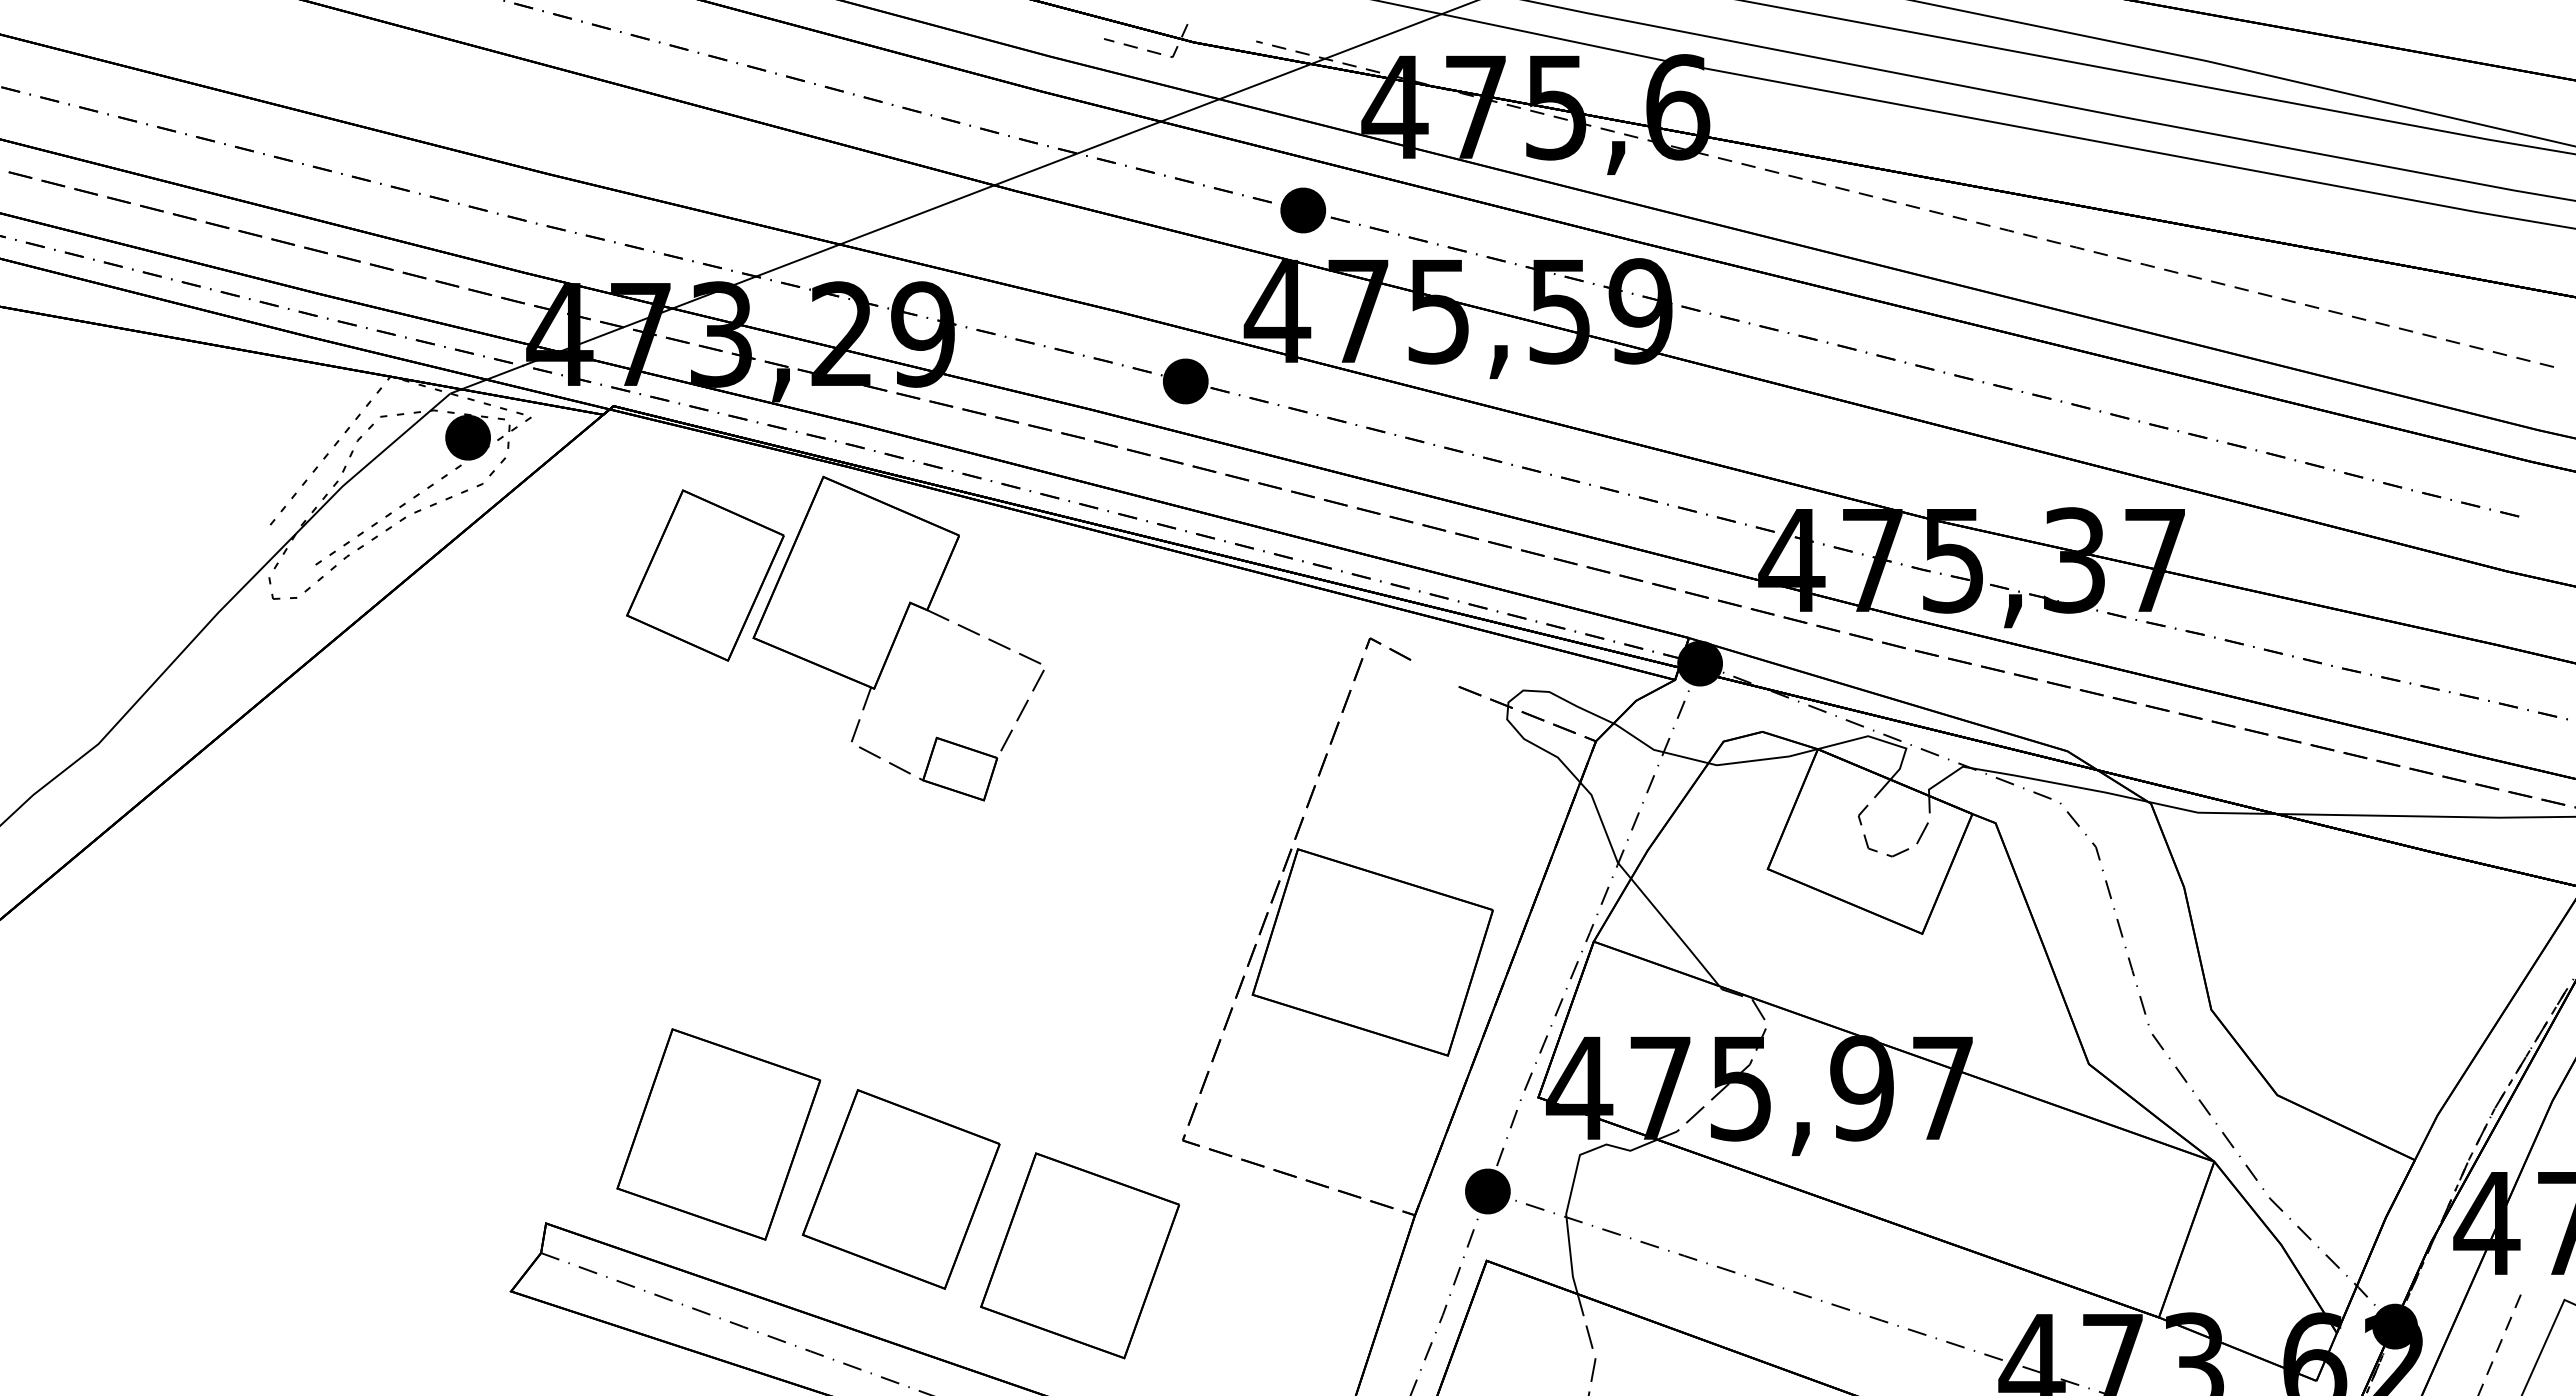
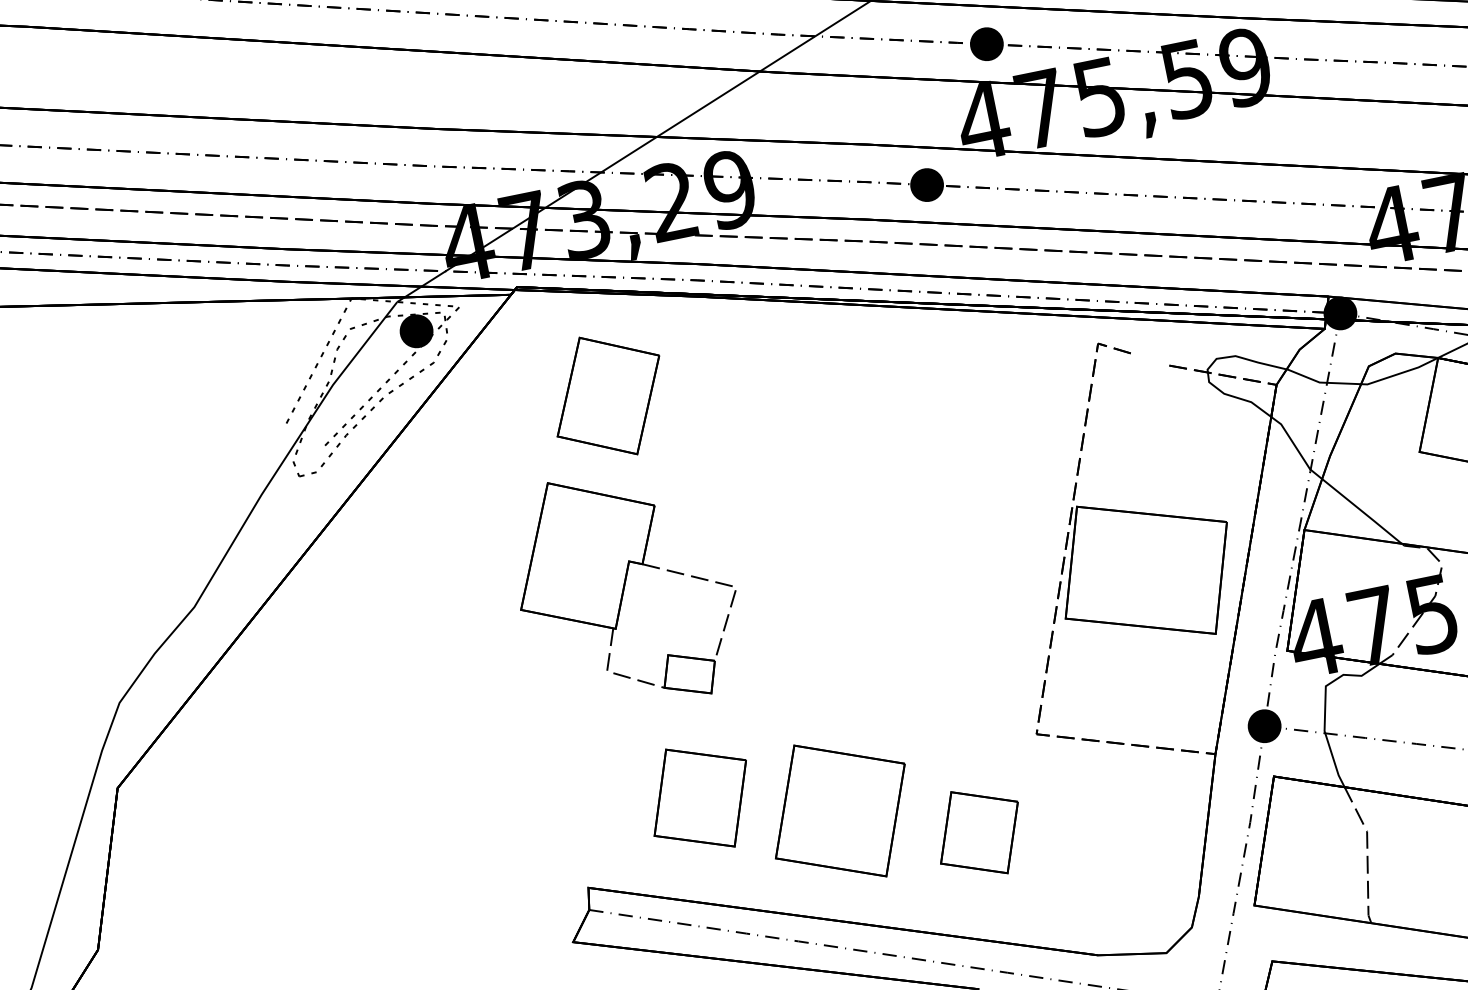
part: (898, 638) -> (625, 588), moved
part: (718, 1134) -> (700, 798), size x0.7
part: (1080, 1255) -> (979, 832), size x0.6

